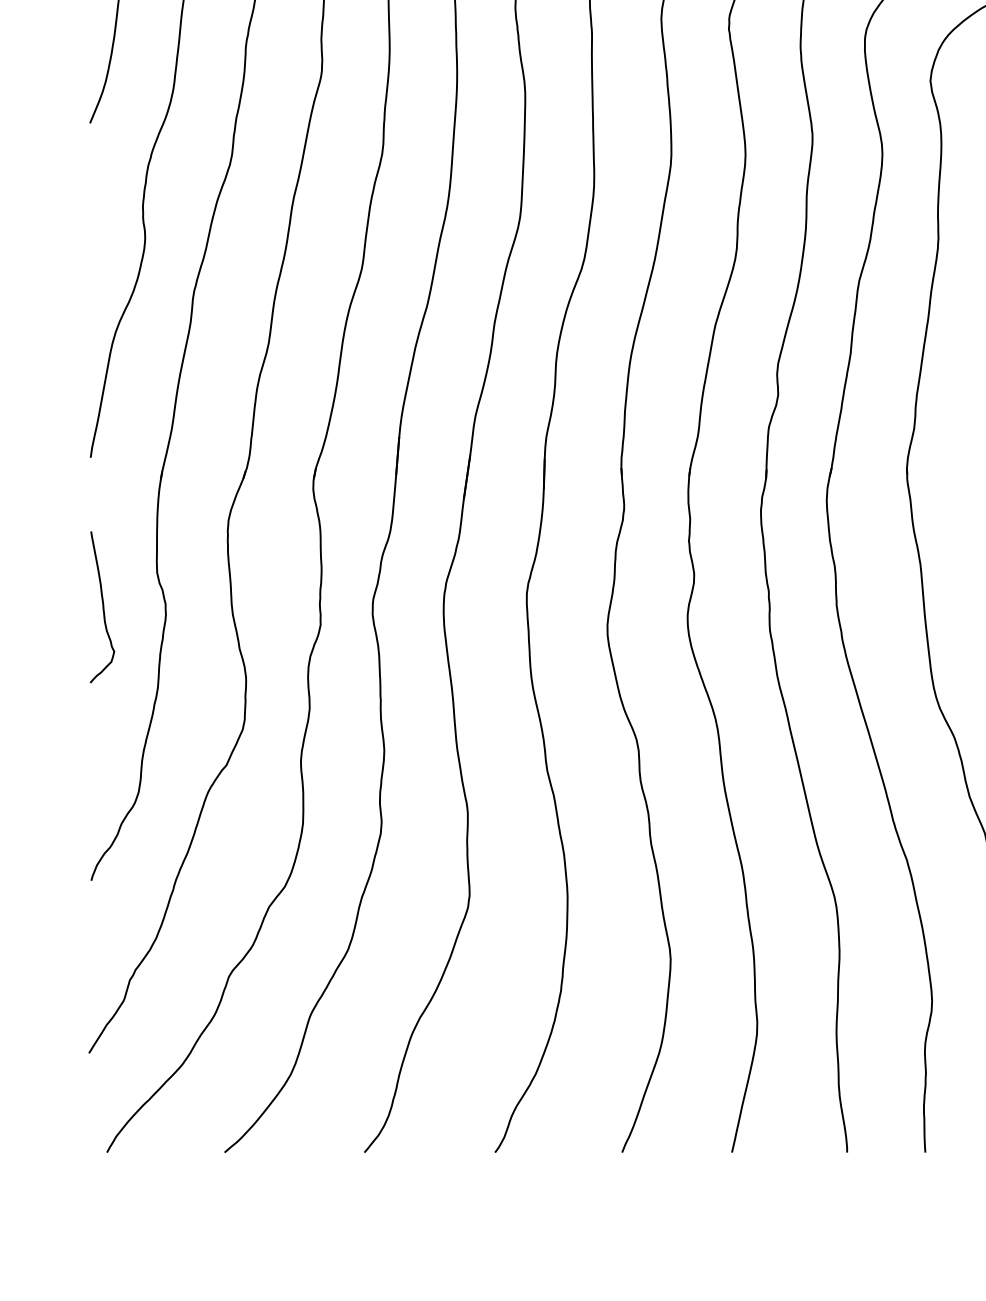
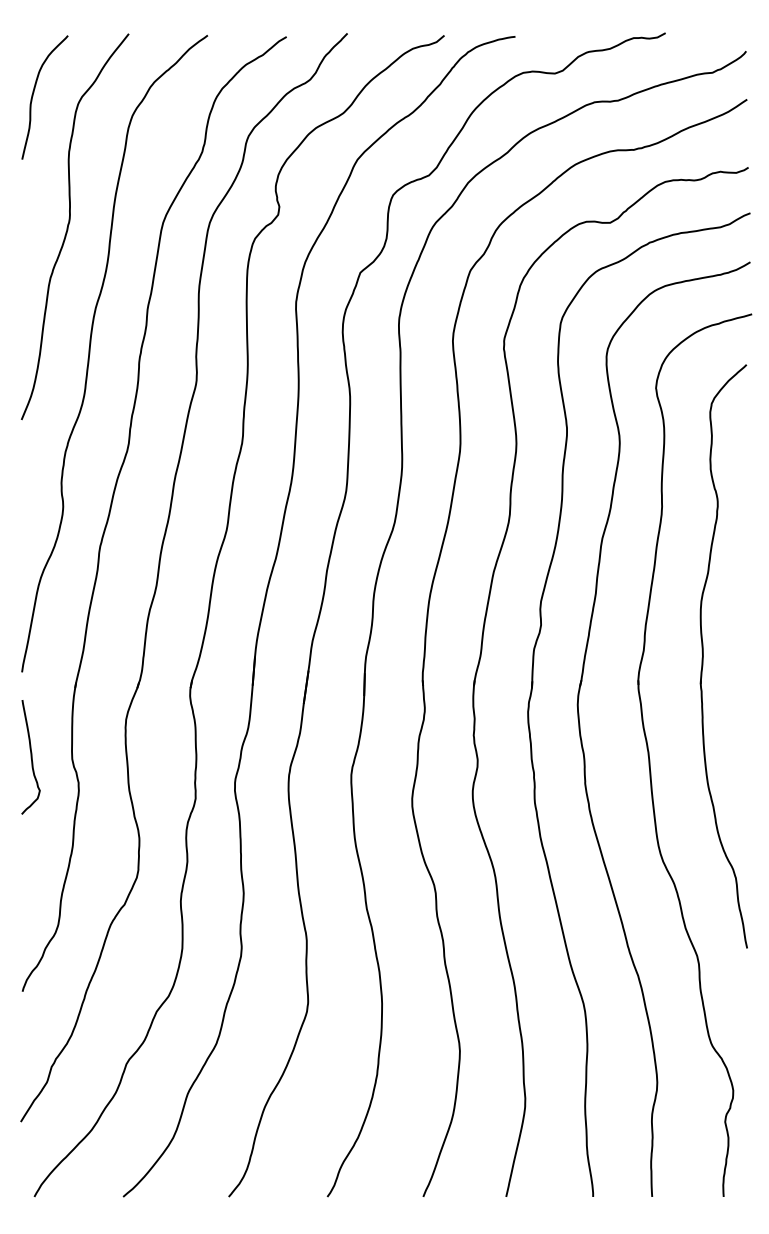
curve: (101, 607) -> (30, 757), moved

